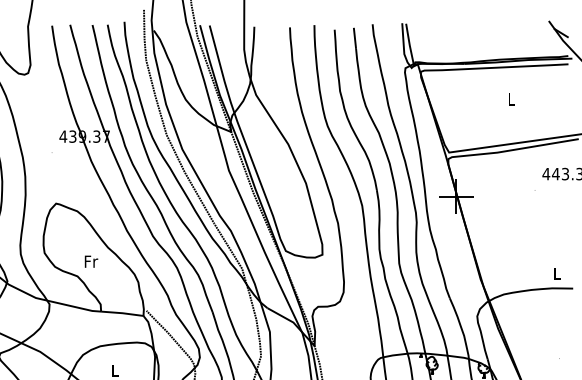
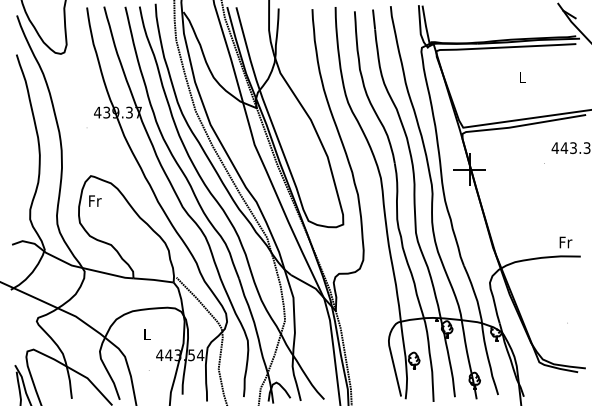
text: (91, 261) -> (95, 200), moved
text: (557, 273) -> (565, 242), L -> Fr

